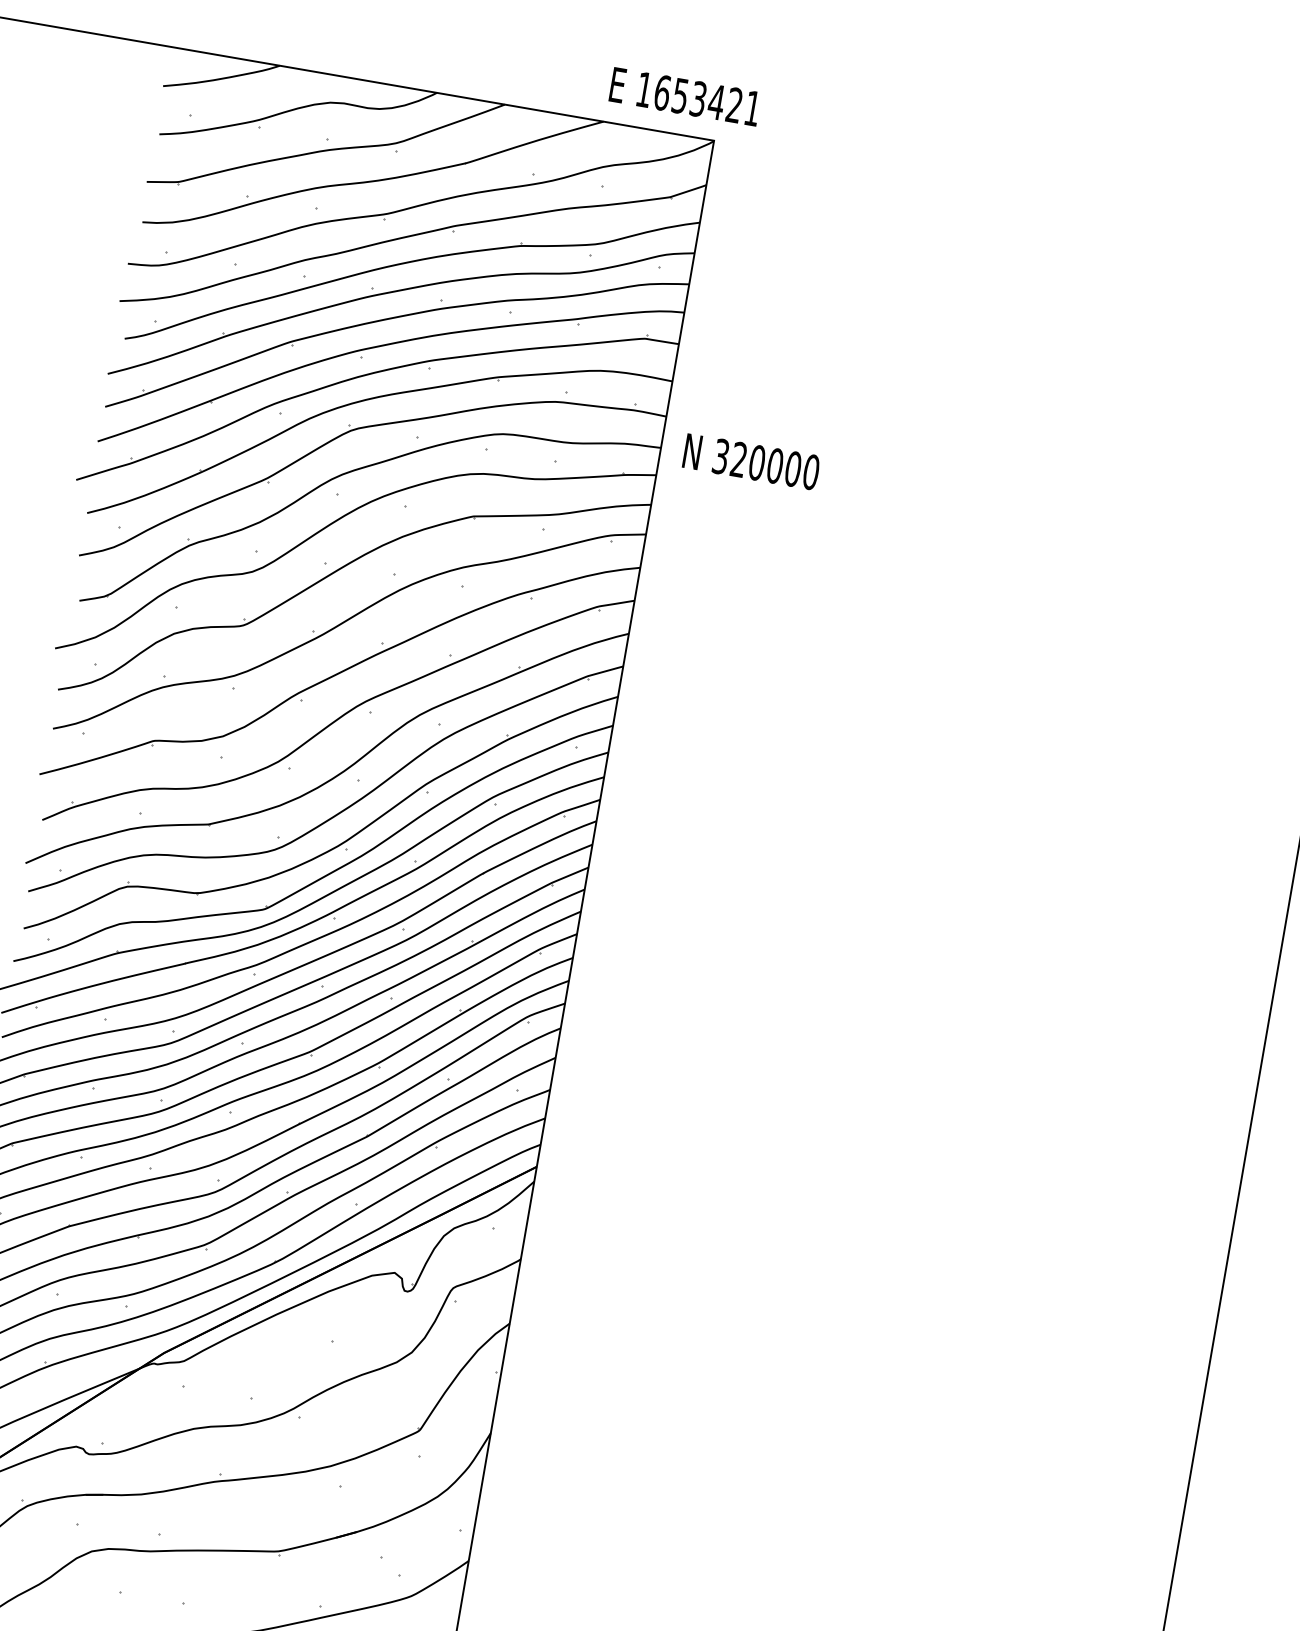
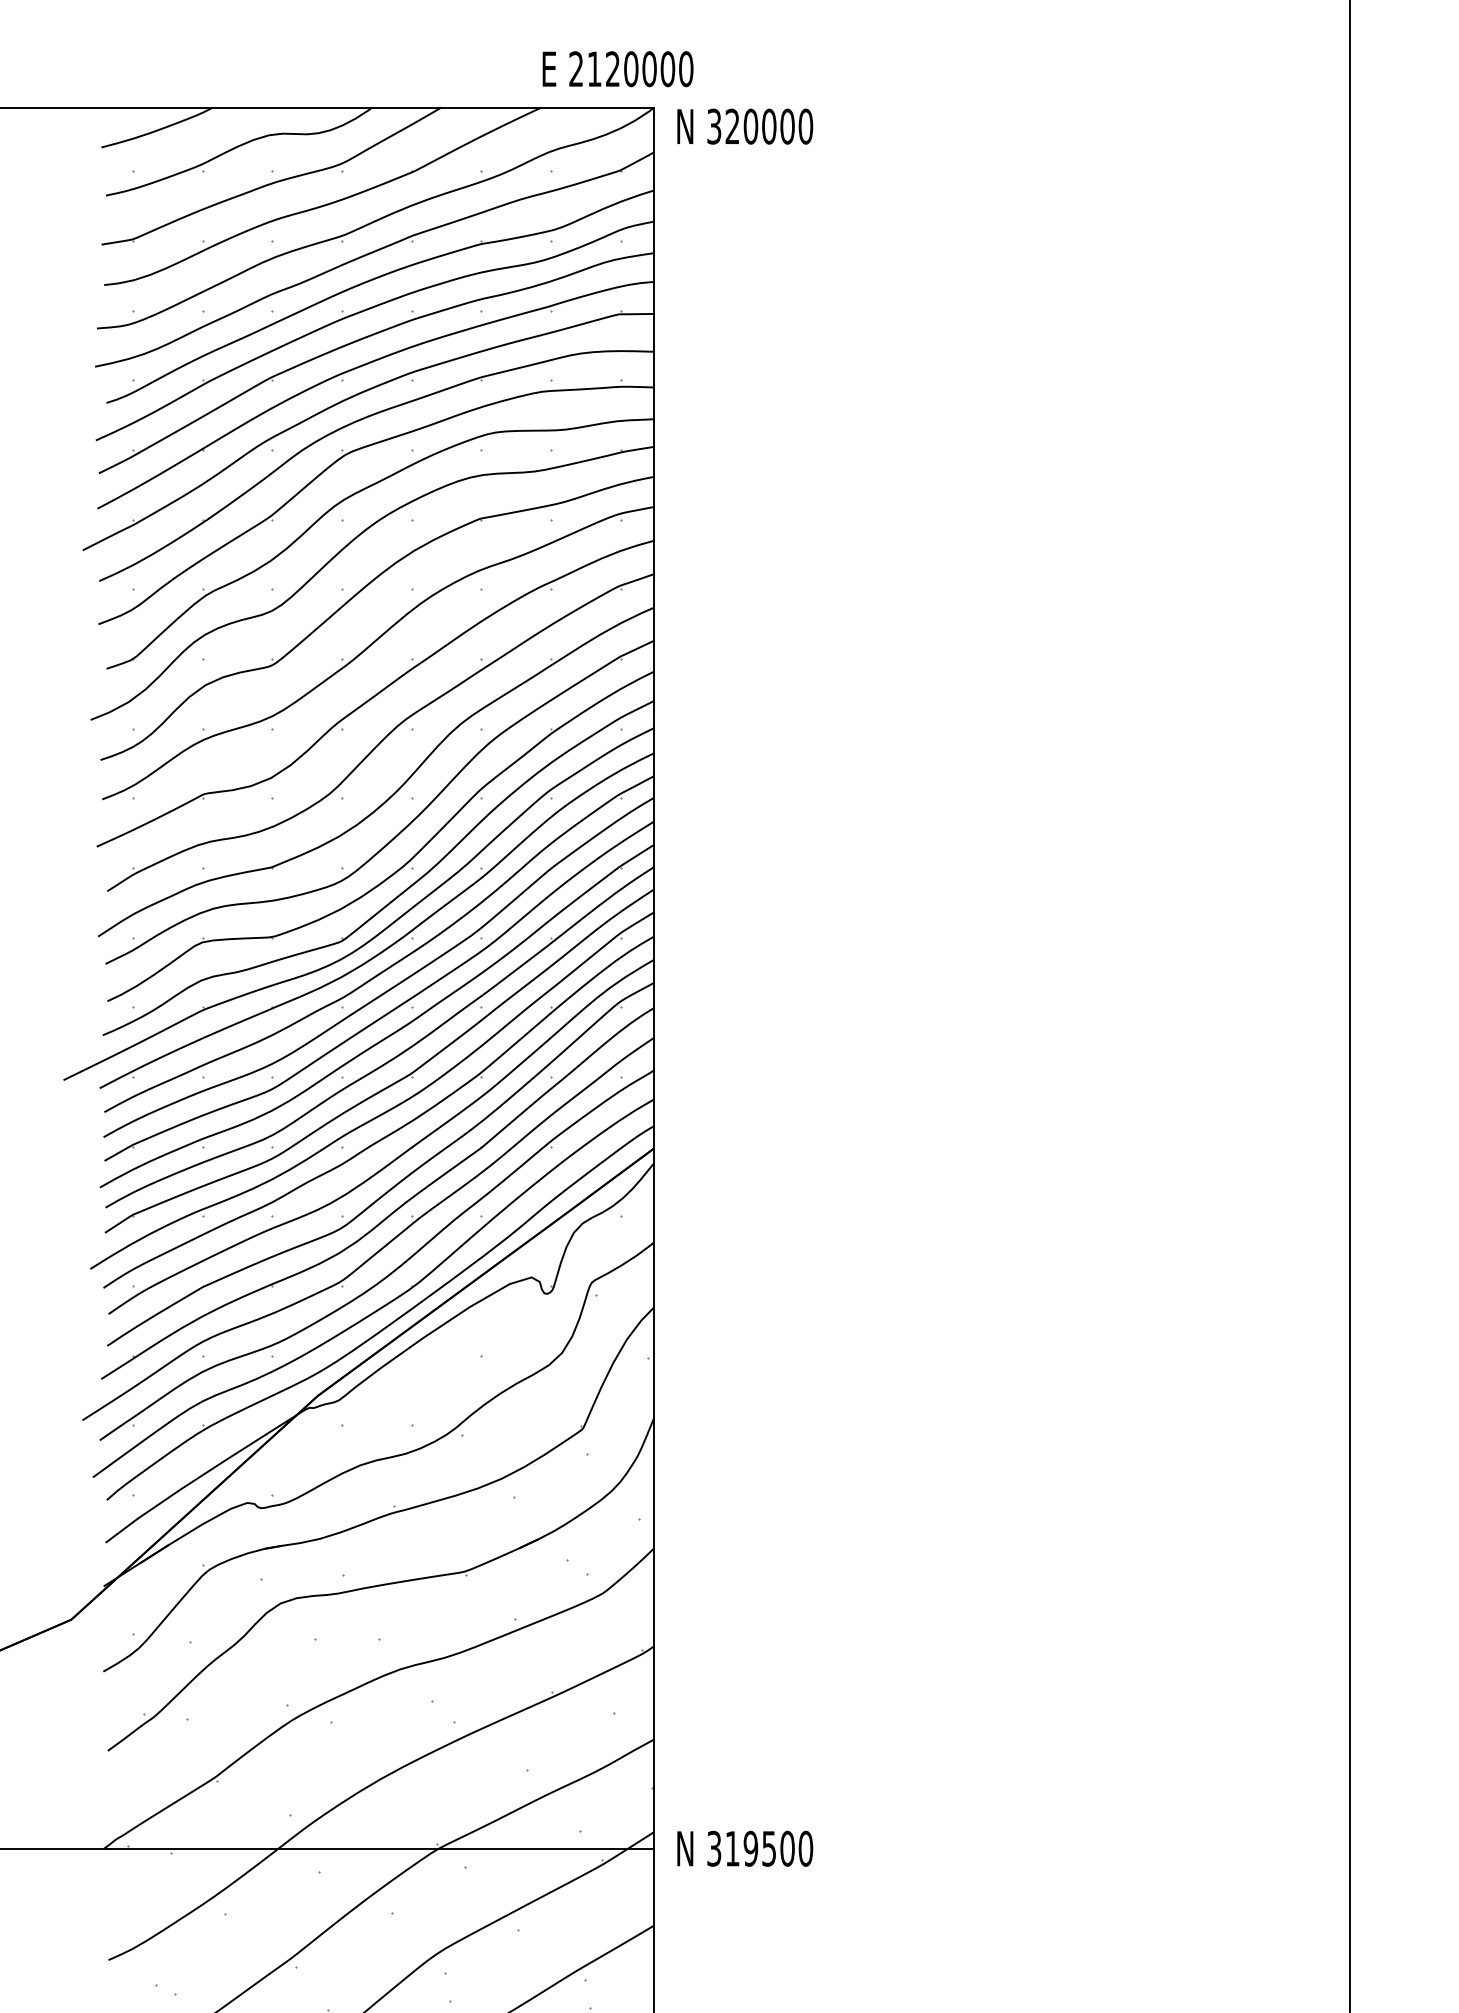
text: (698, 99) -> (631, 69), 1653421 -> 2120000
text: (751, 461) -> (745, 126), moved

